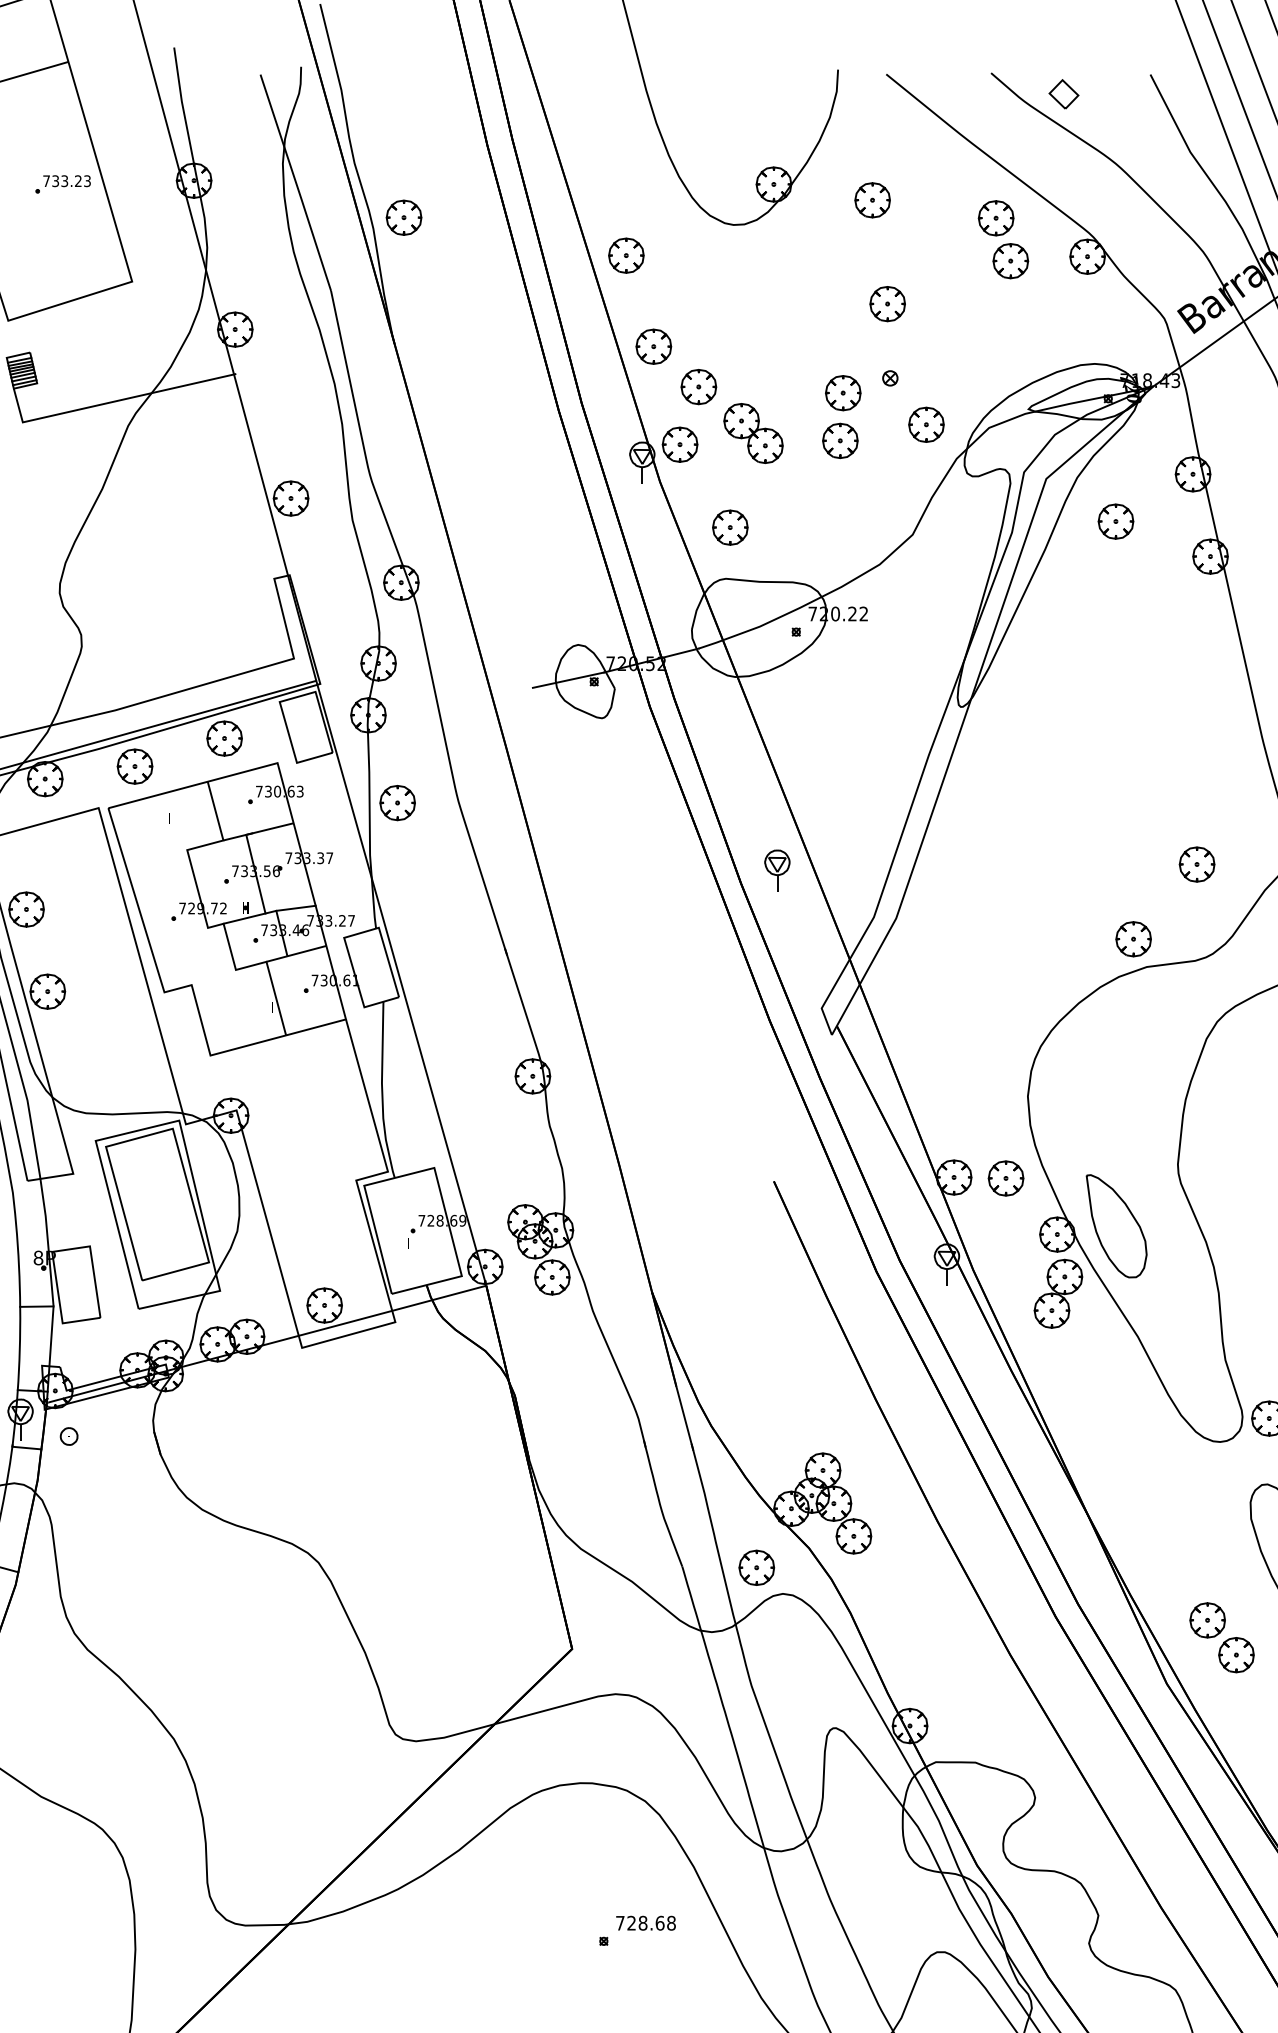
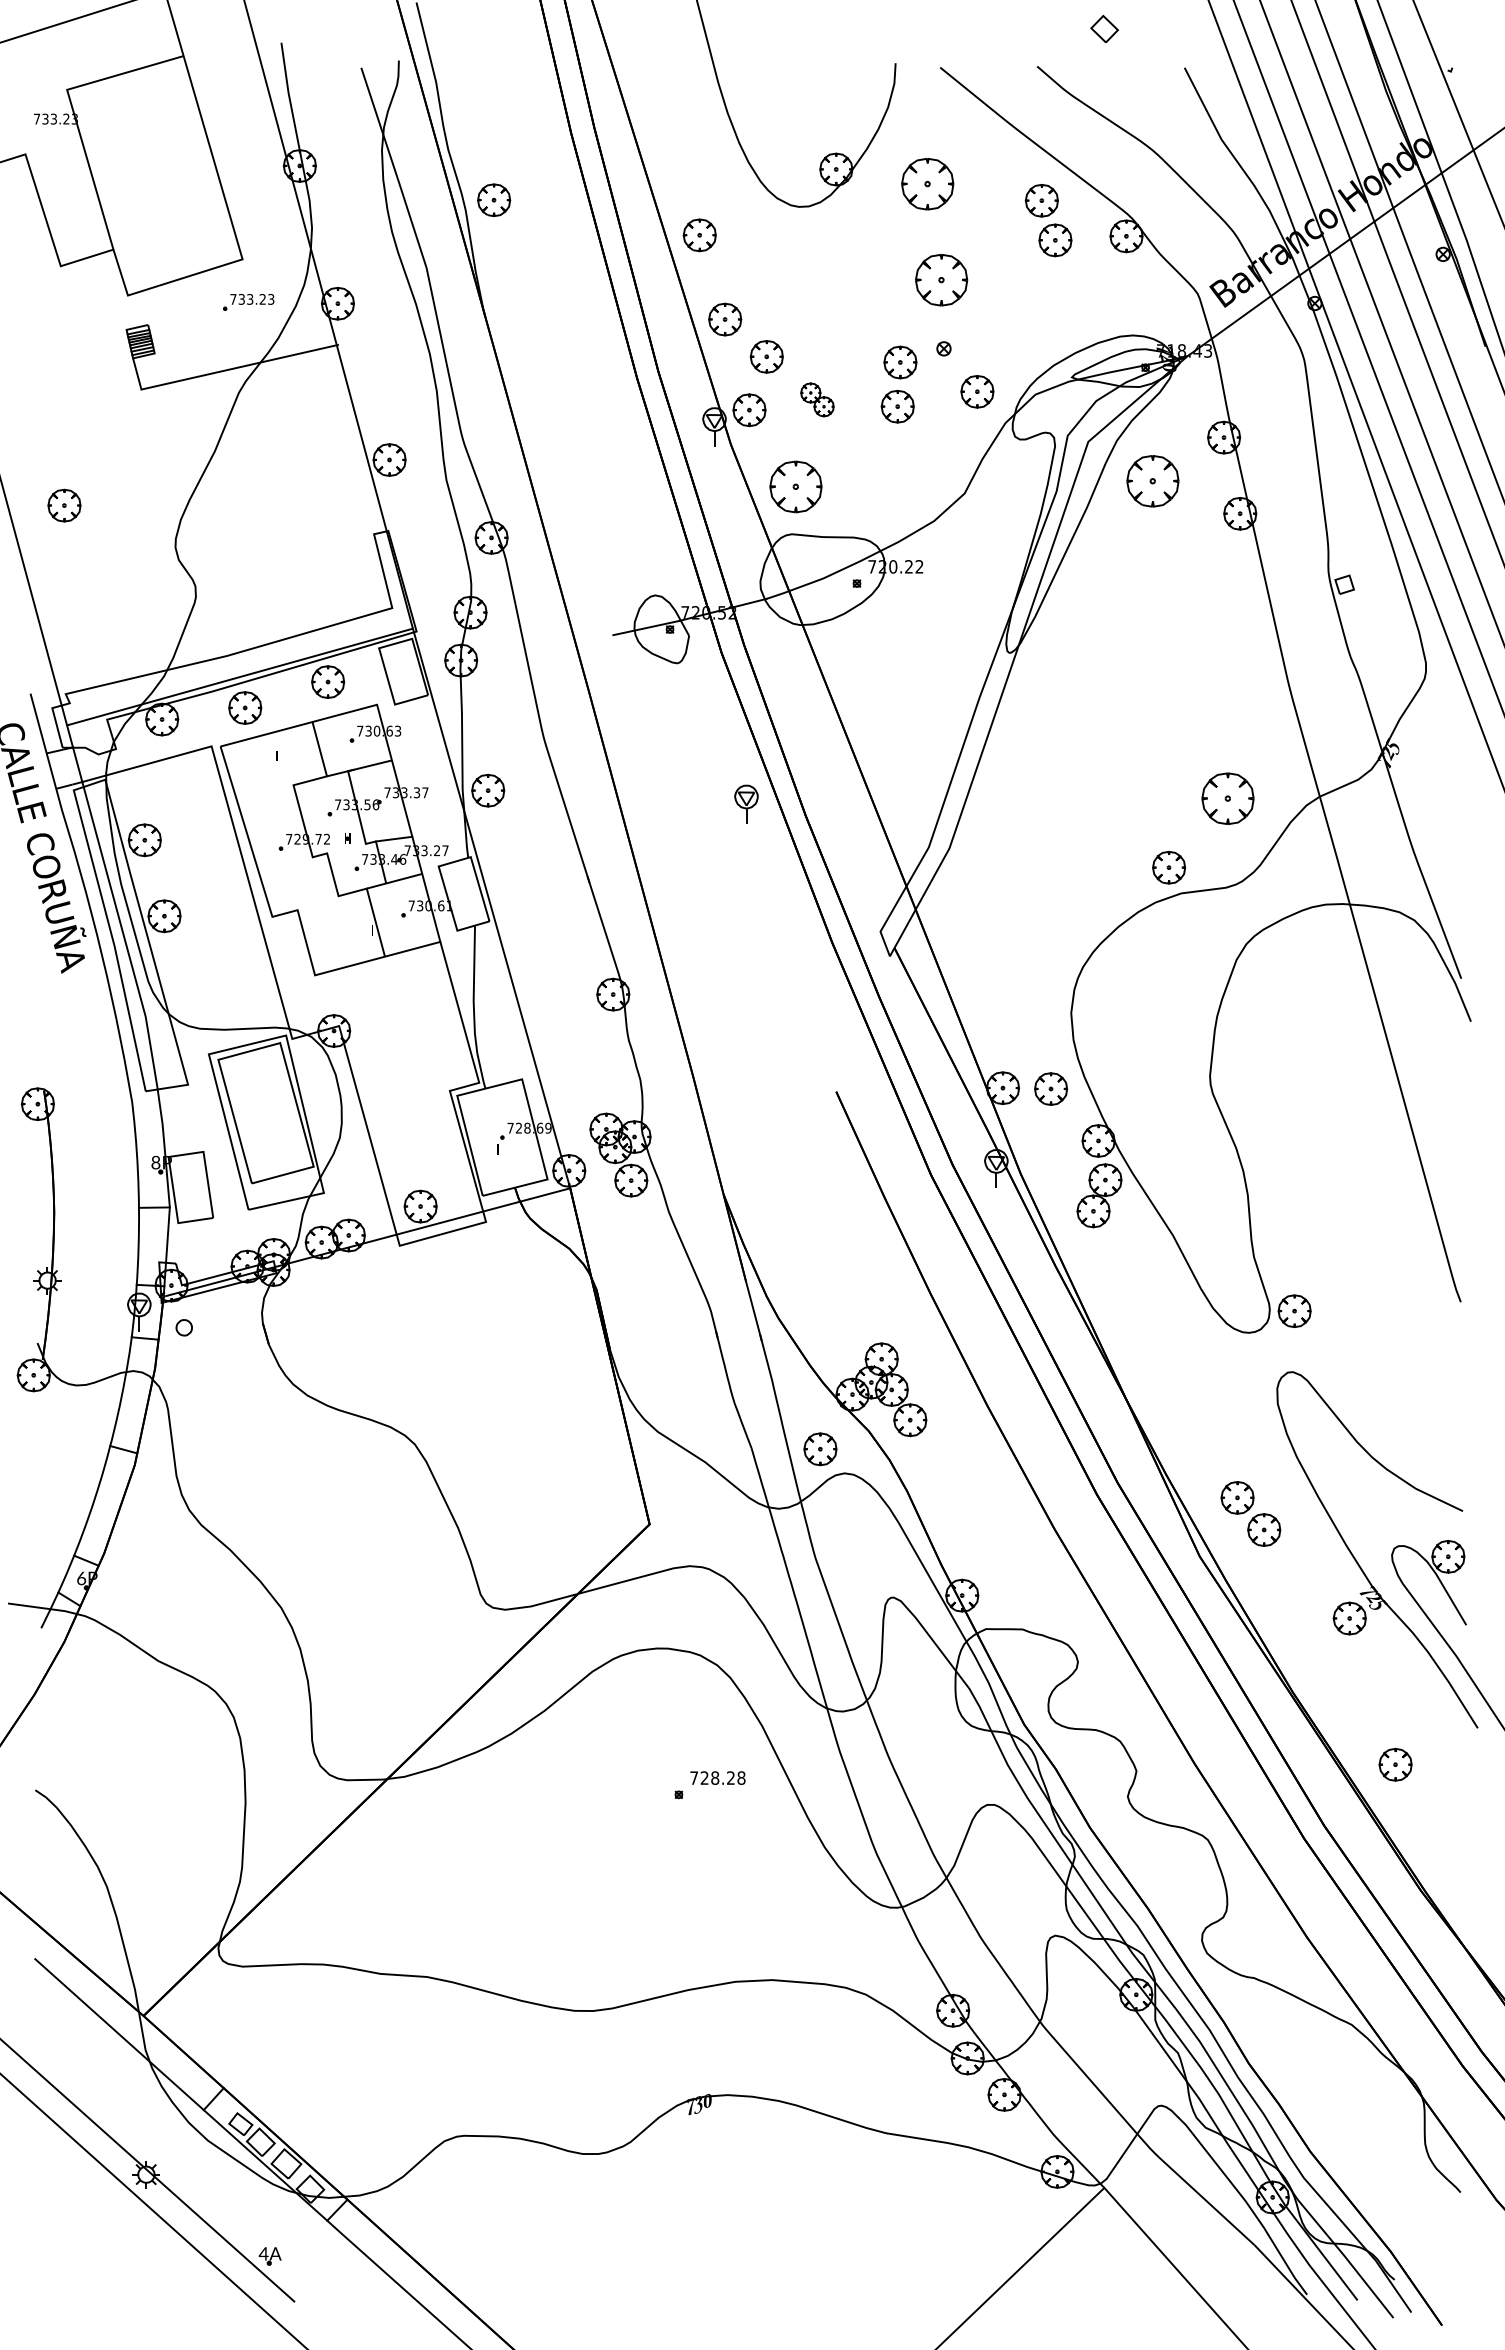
part: (1063, 93) -> (1104, 28), moved
part: (62, 184) -> (248, 302), moved
part: (872, 199) -> (927, 183), size x1.6
part: (887, 303) -> (941, 279), size x1.6
part: (753, 433) -> (817, 399), size x0.6
part: (1115, 521) -> (1152, 481), size x1.6
part: (729, 527) -> (795, 486), size x1.6
part: (398, 802) -> (488, 790), moved
part: (1196, 864) -> (1227, 798), size x1.6
part: (777, 869) -> (746, 803), moved
line: (244, 918) -> (346, 848), removed
part: (1115, 1226) -> (1152, 1133), removed
text: (660, 1922) -> (731, 1777), 728.68 -> 728.28

